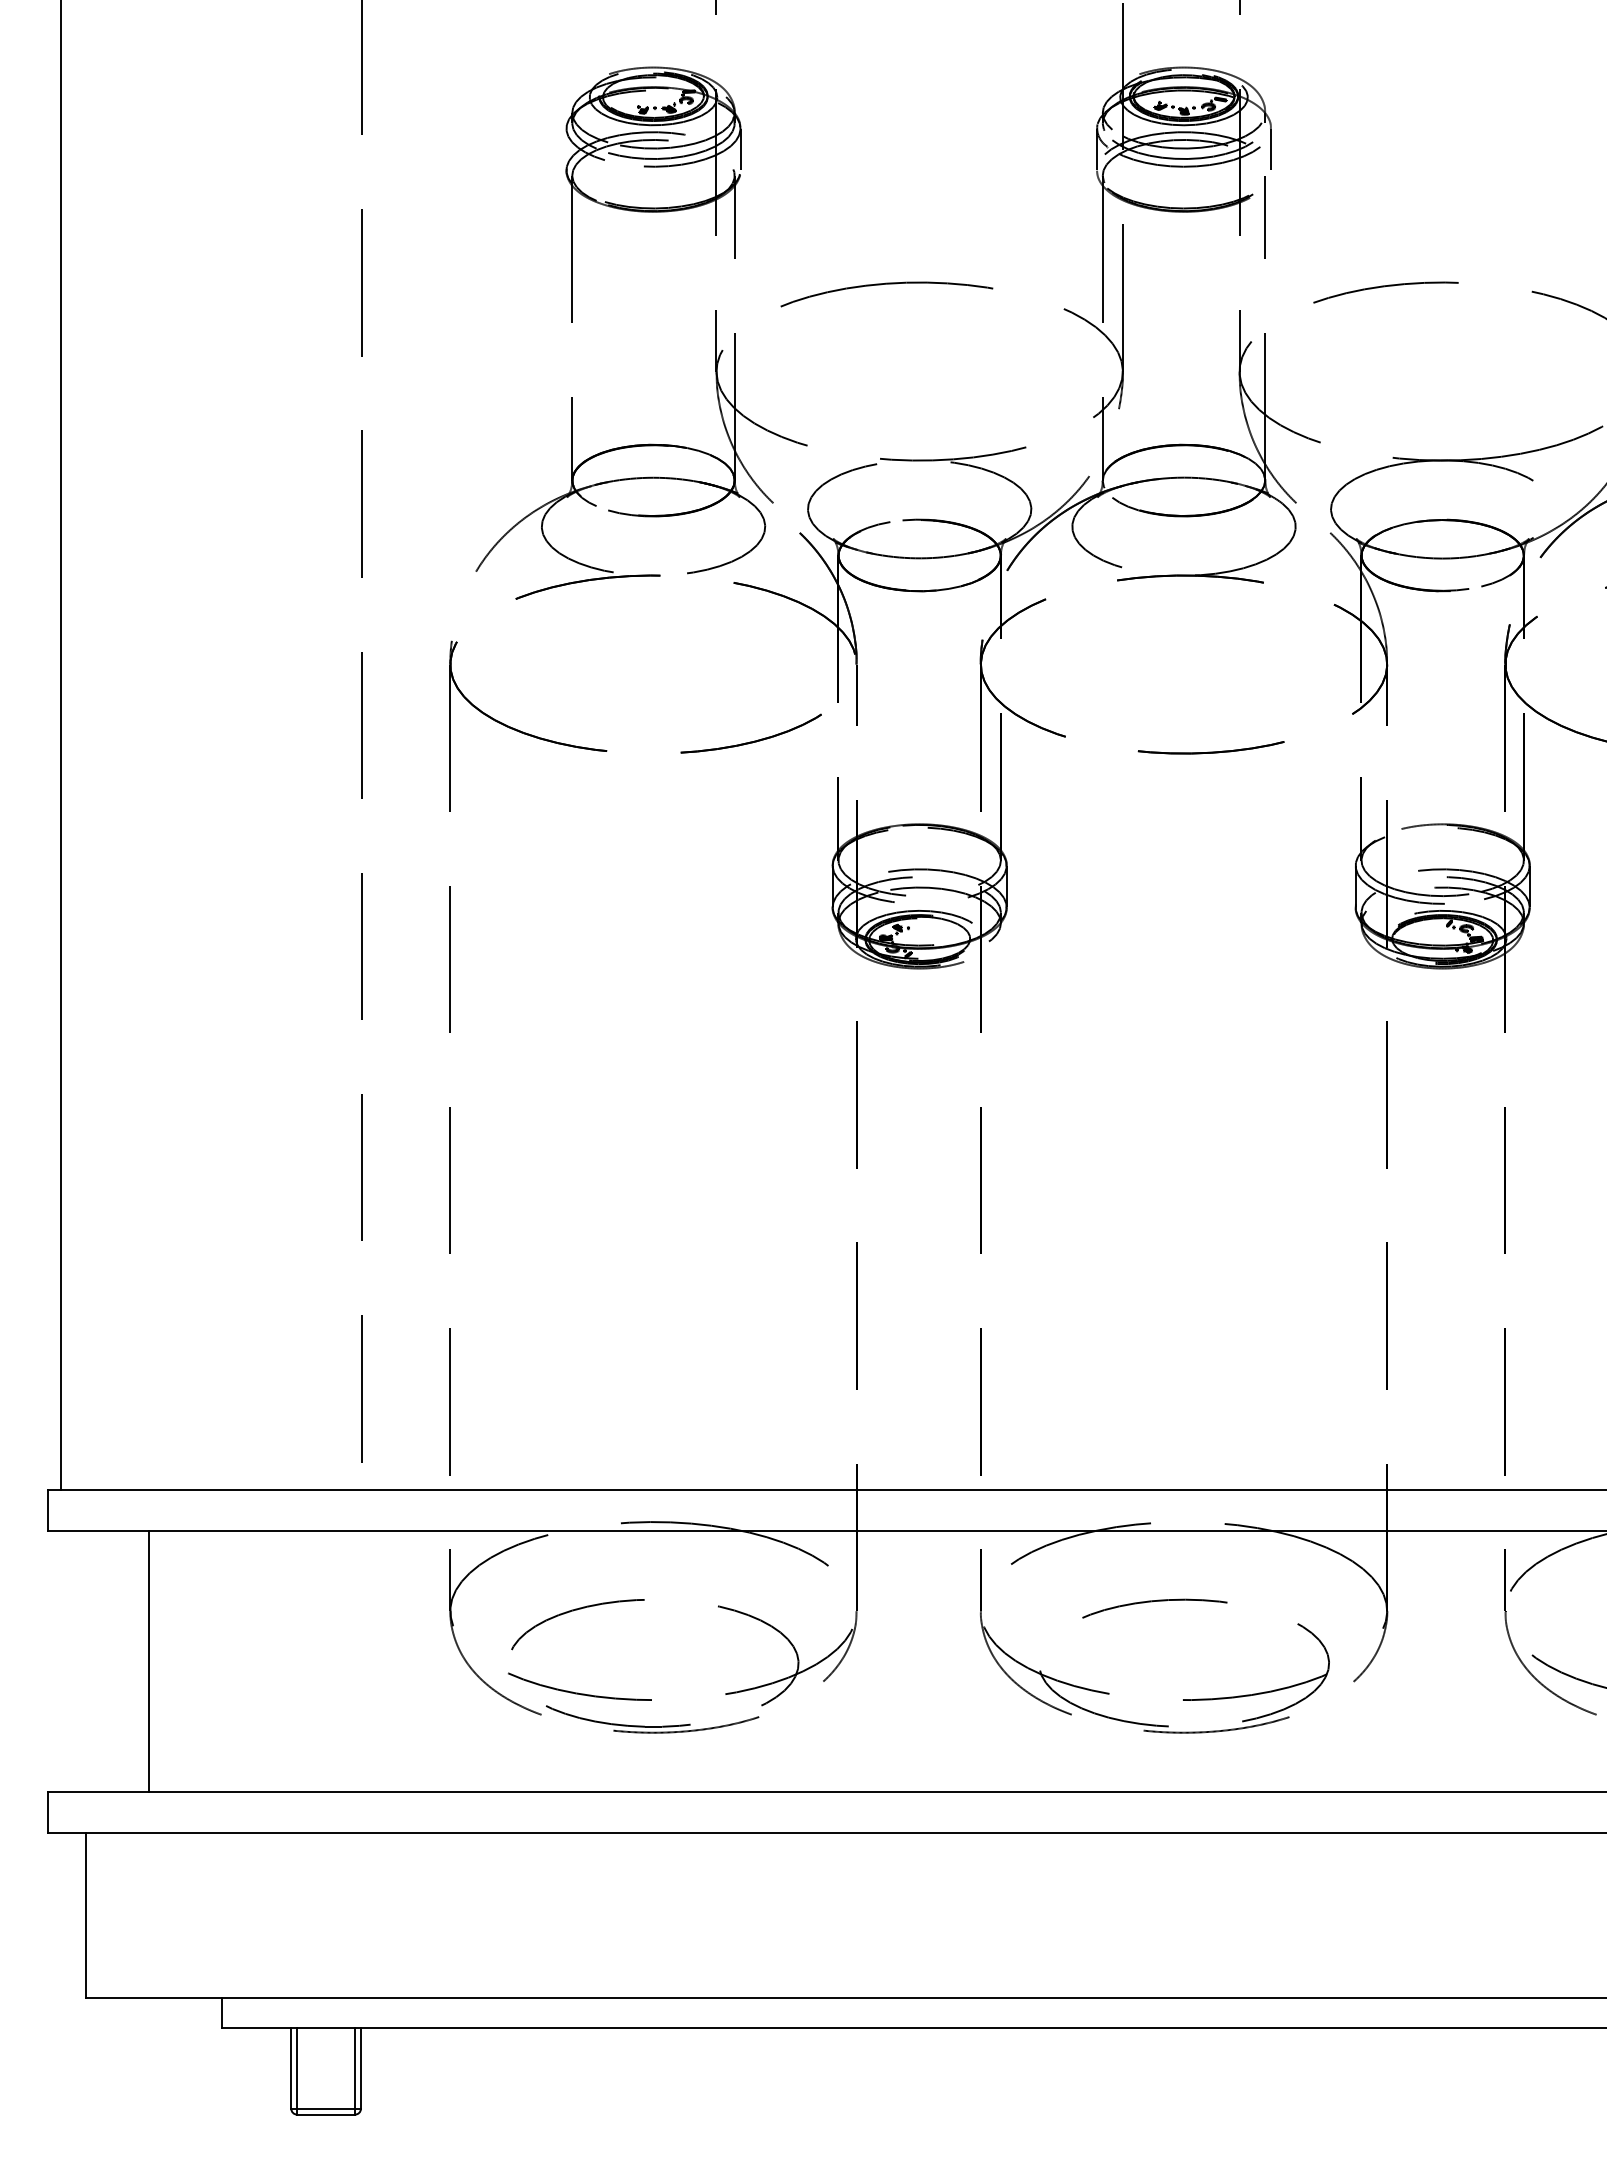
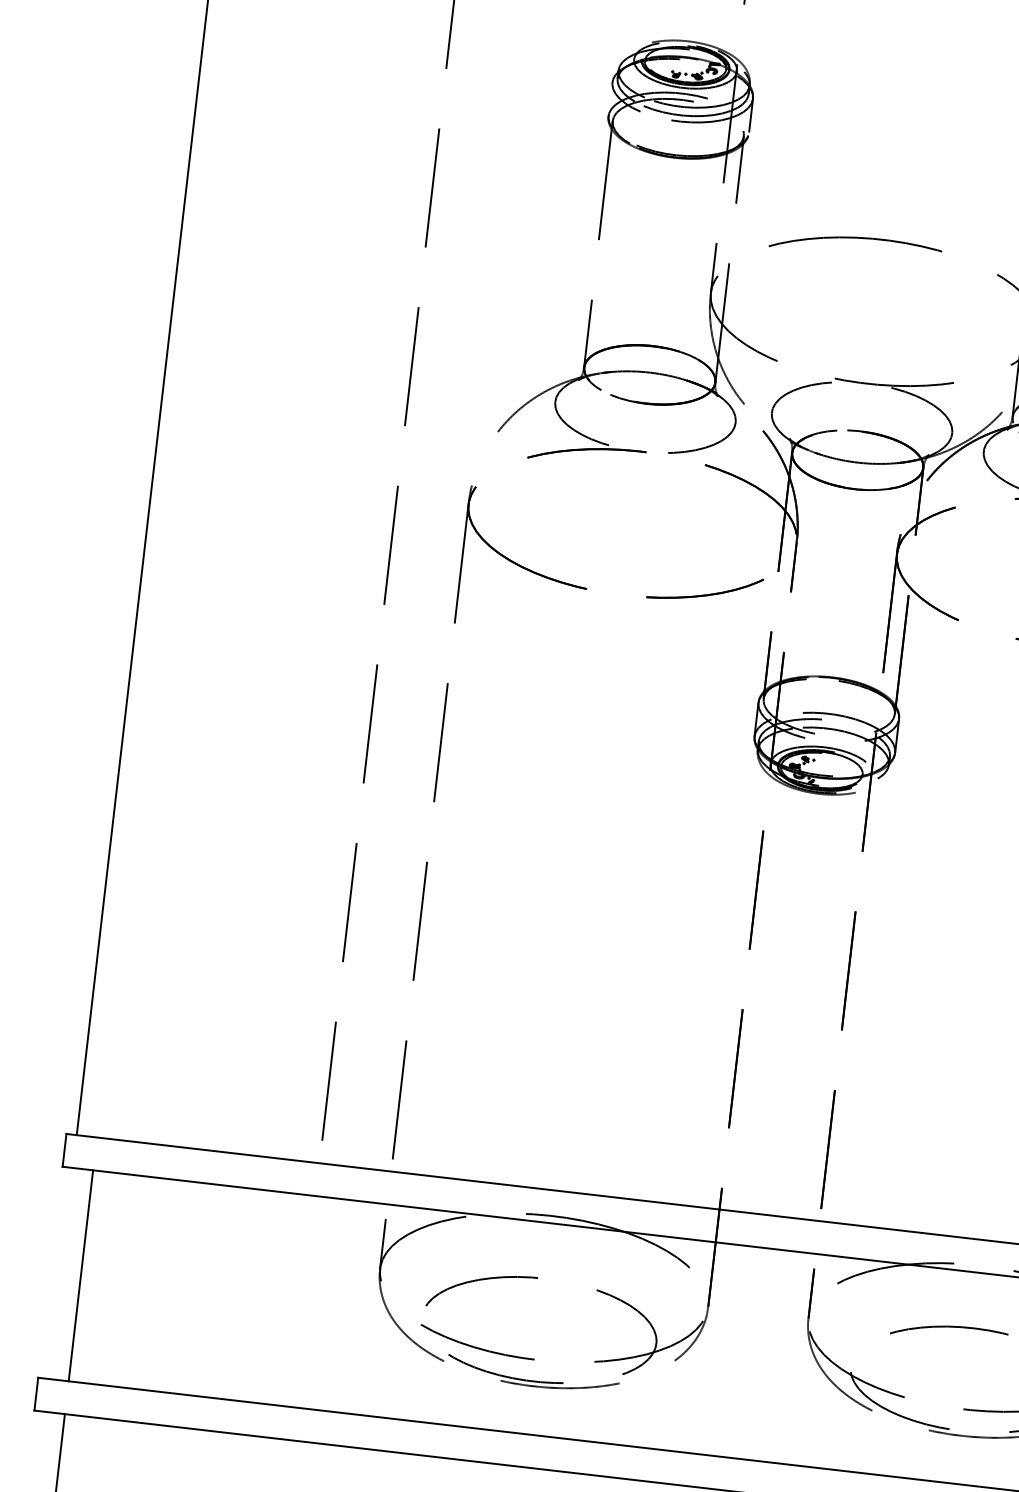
line: (148, 1661) -> (80, 1275), moved

